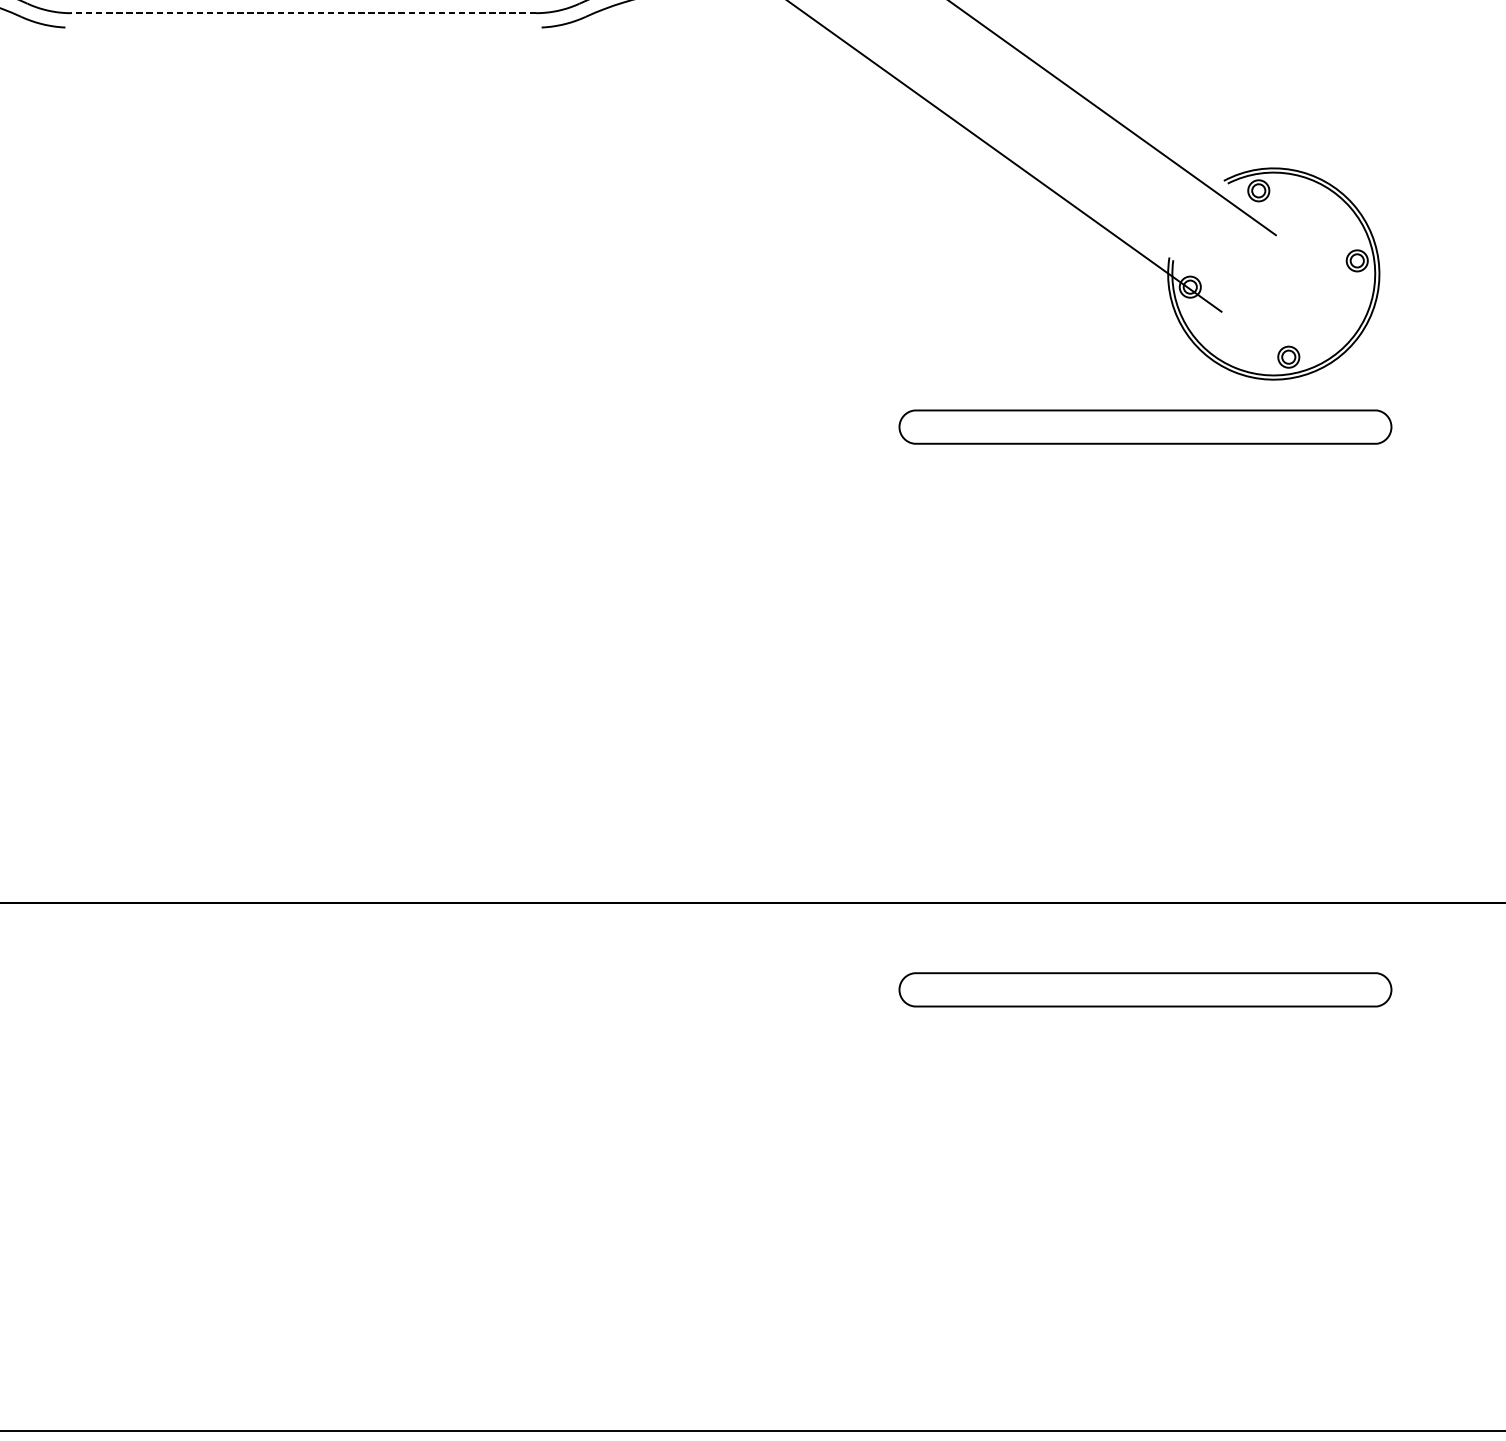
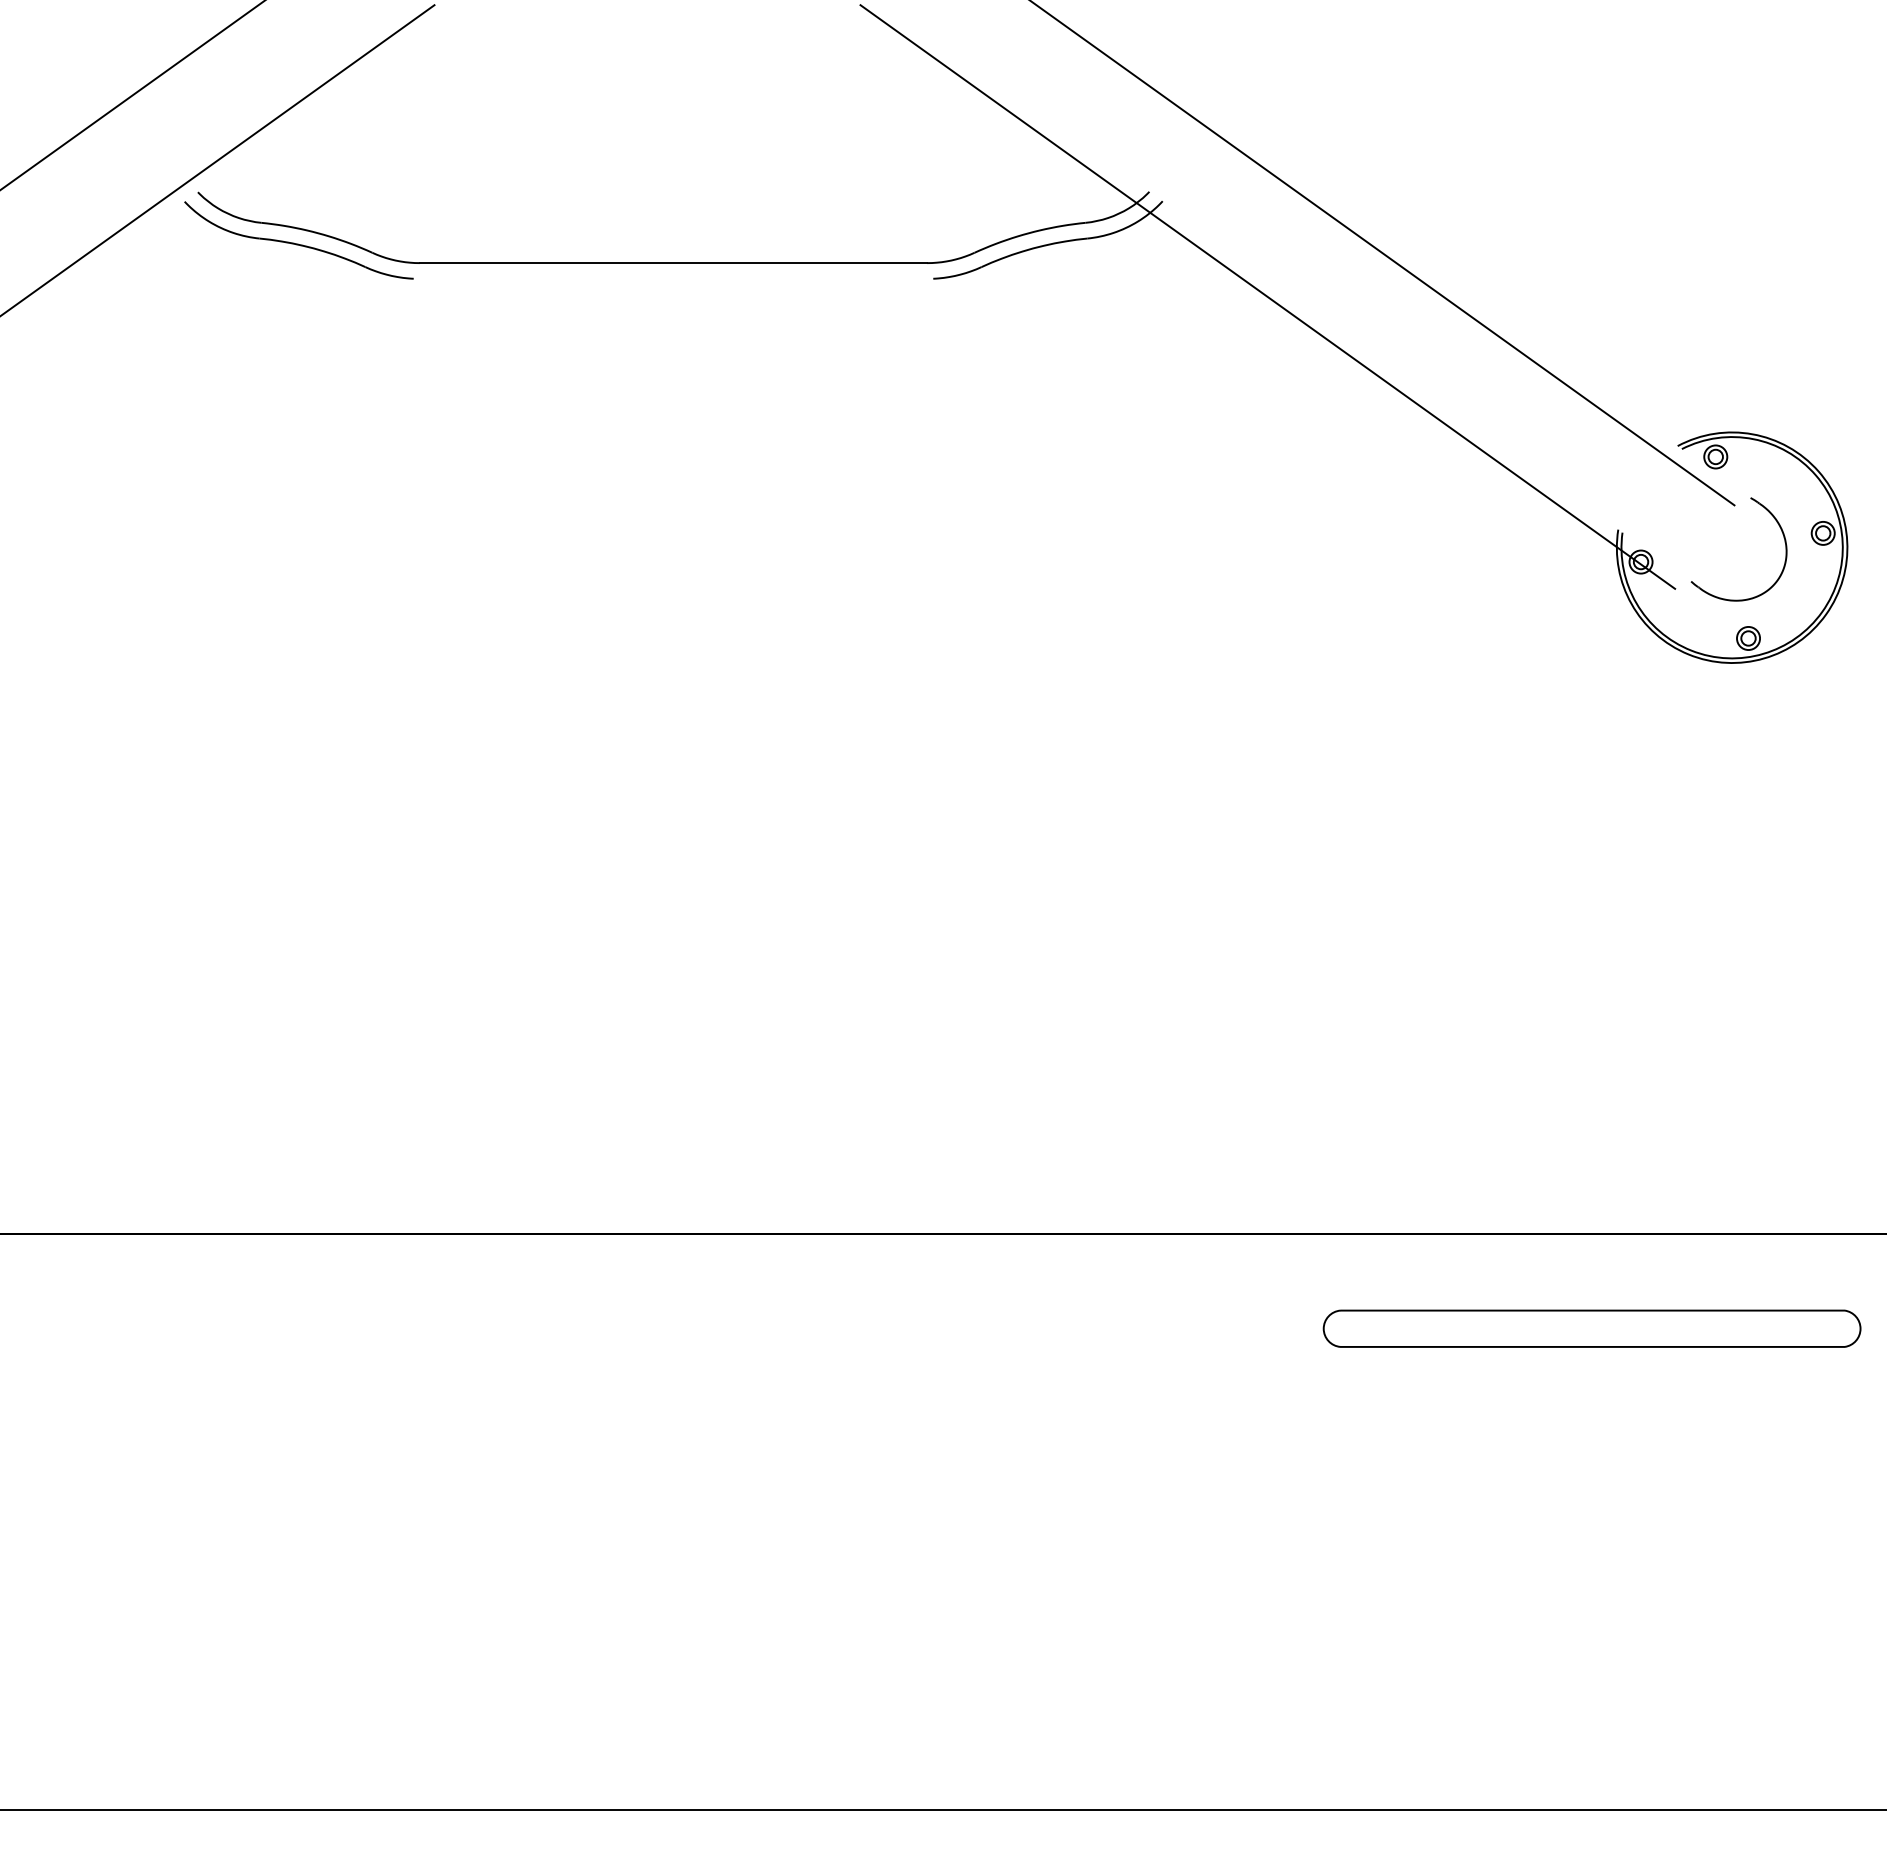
line: (303, 13) -> (673, 263), dashed -> solid
part: (1319, 261) -> (1782, 534), added
part: (1144, 426) -> (1591, 714), removed

